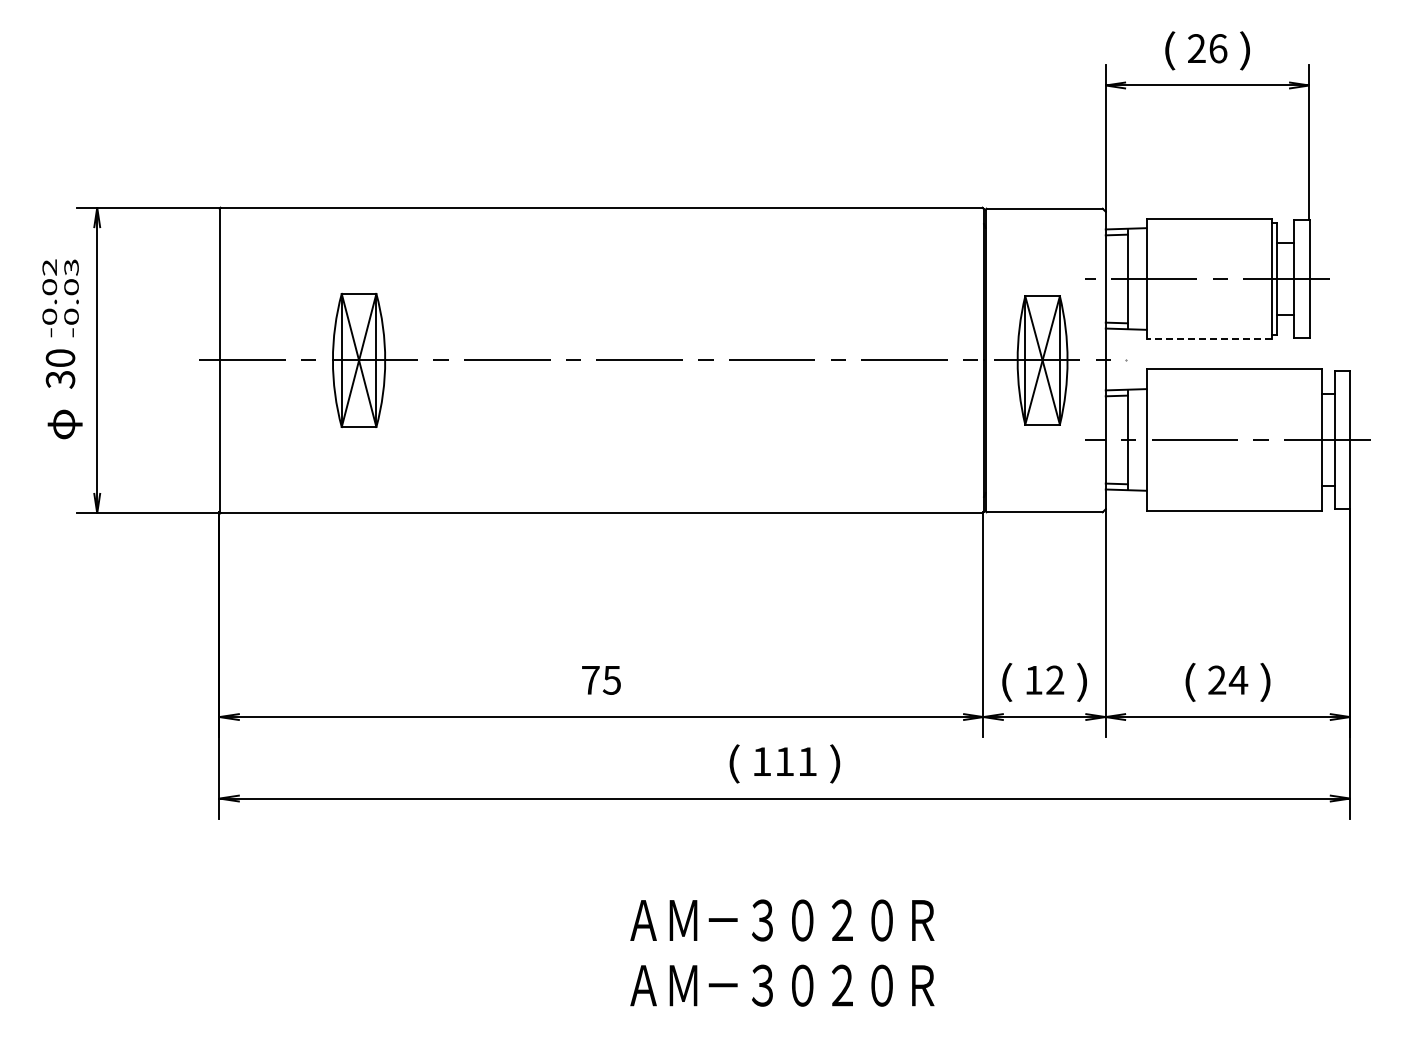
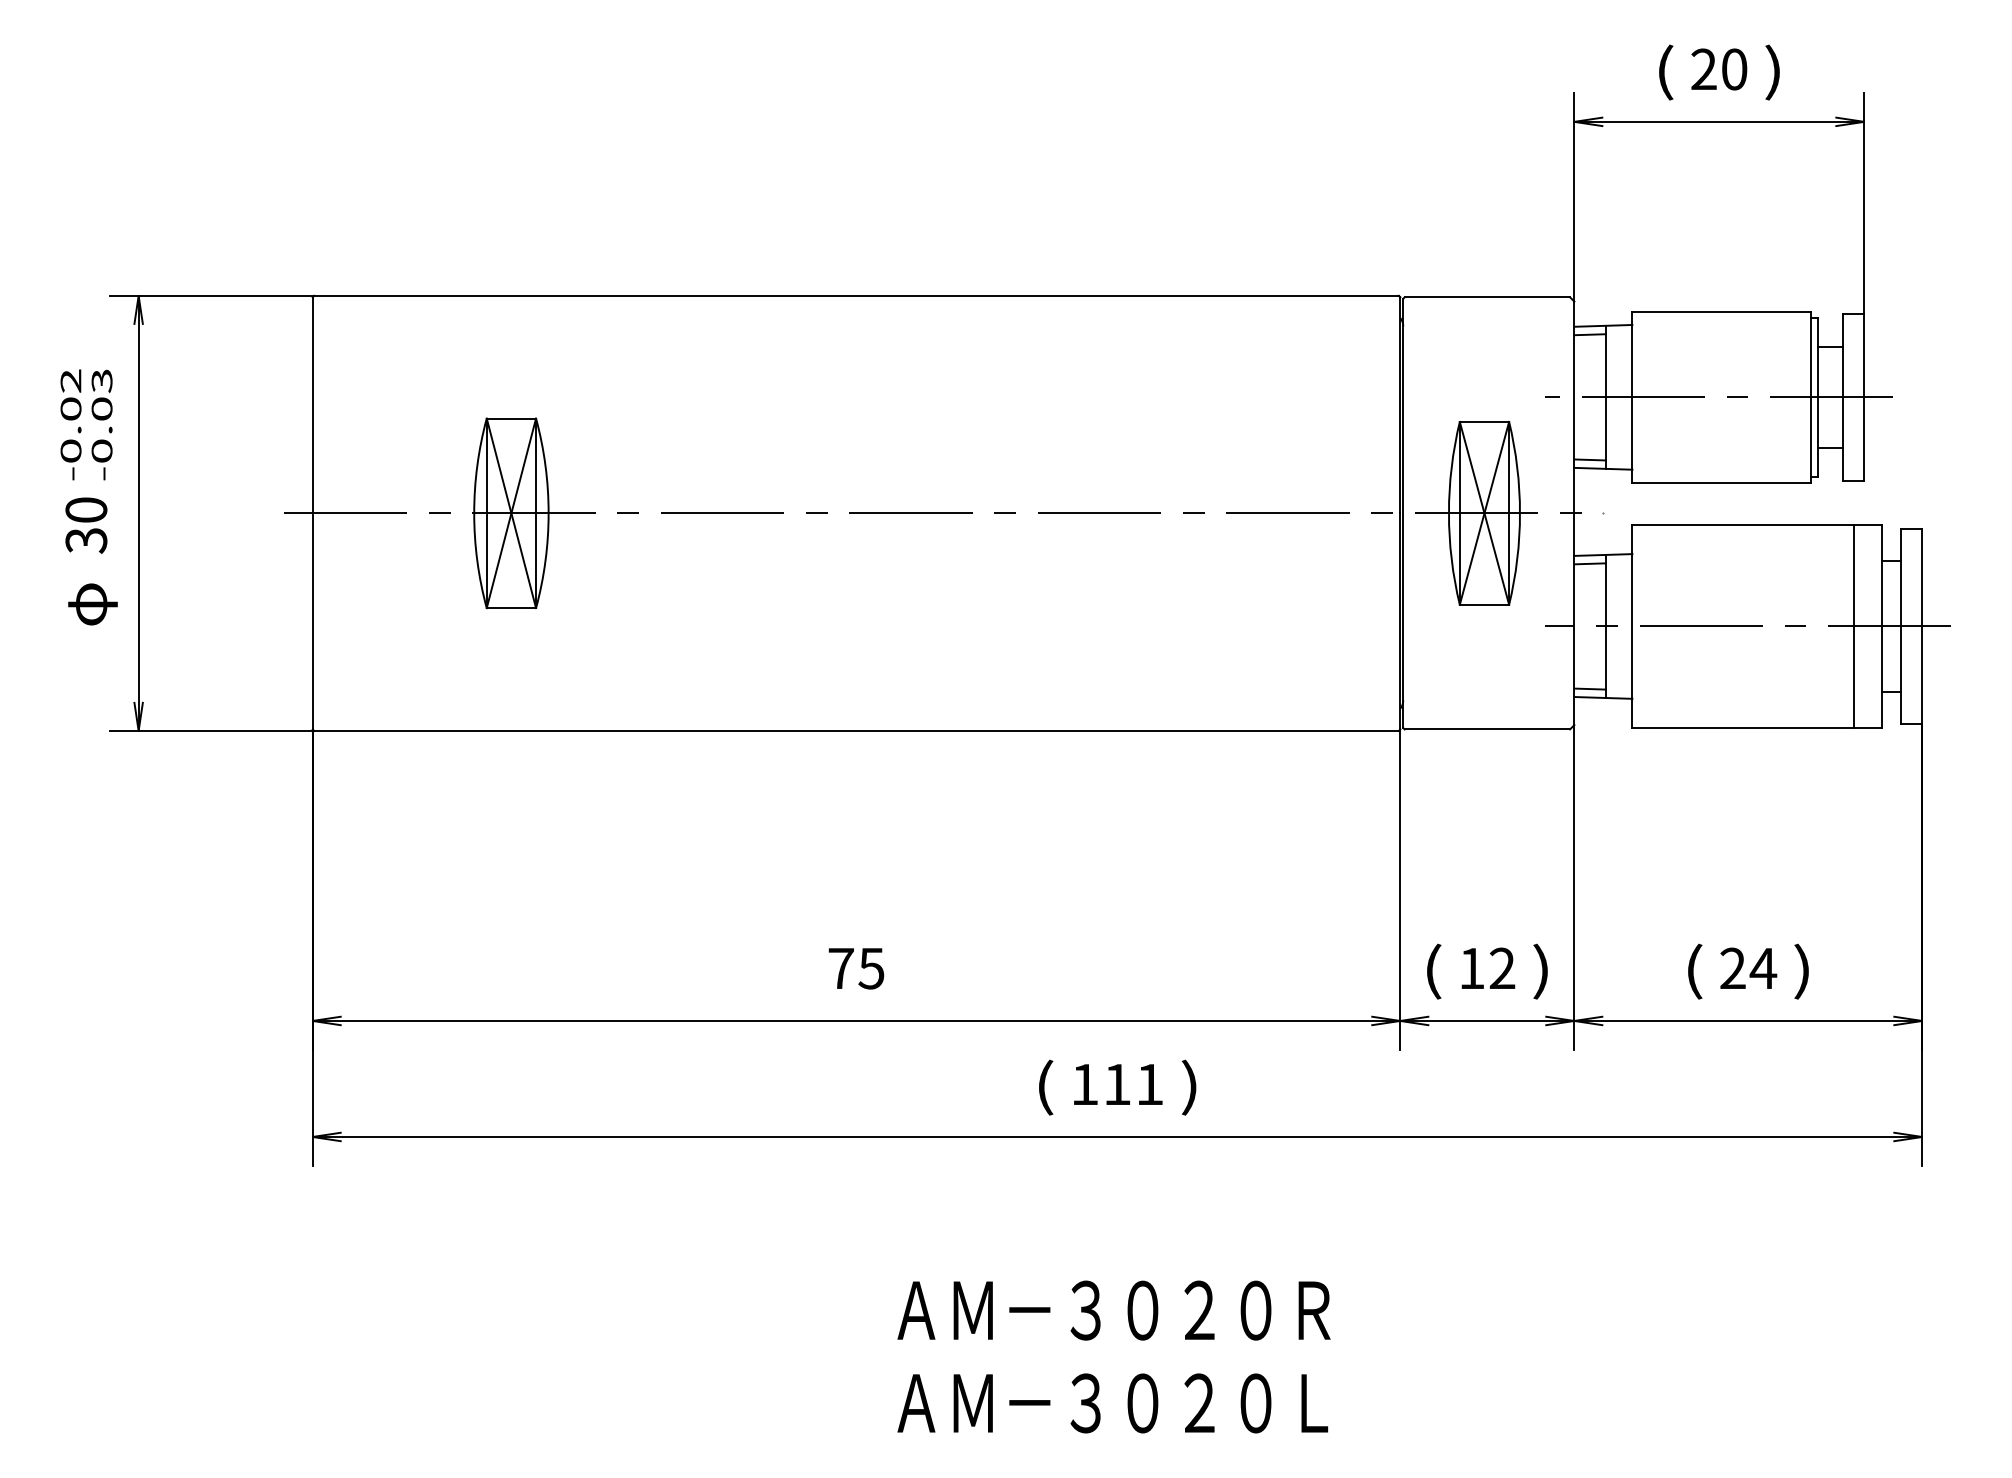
text: (1218, 48) -> (1734, 69), 26 -> 20
line: (1209, 339) -> (1722, 483), dashed -> solid
line: (1302, 439) -> (1854, 625), added
text: (923, 985) -> (1314, 1403), ＡＭ－３０２０Ｒ -> ＡＭ－３０２０Ｌ

